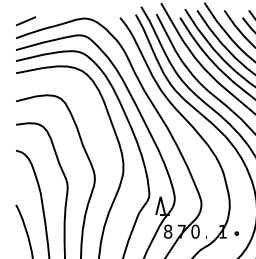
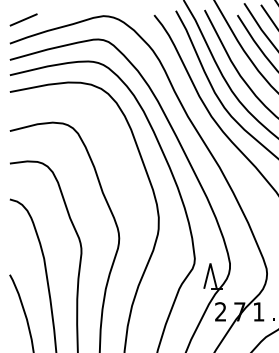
text: (168, 231) -> (221, 311), 8 -> 2
text: (195, 231) -> (258, 311), 0 -> 1

